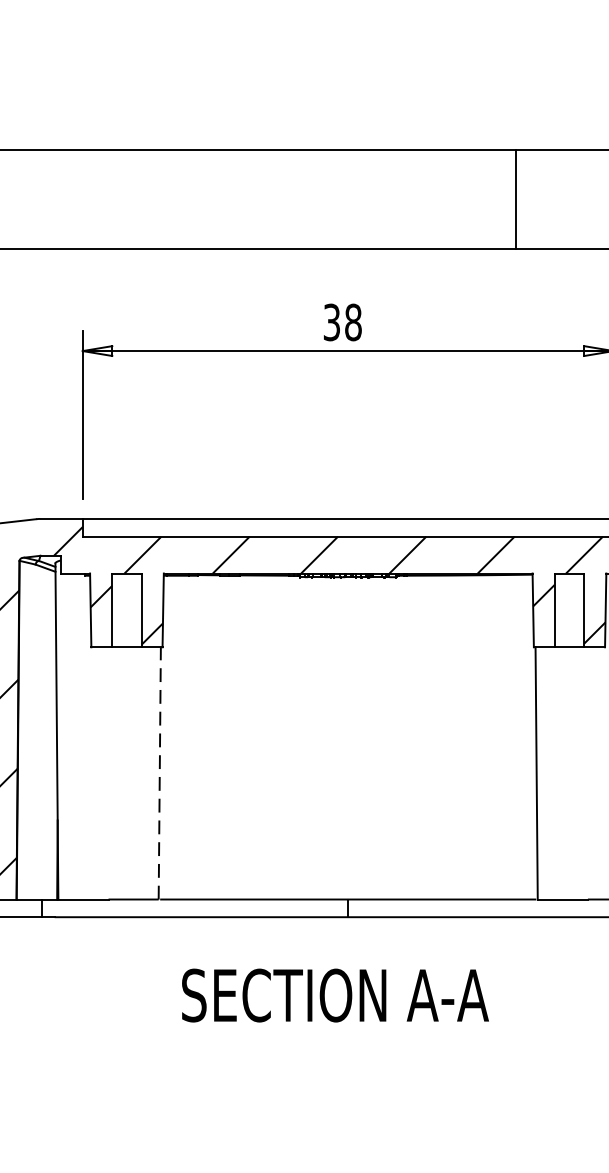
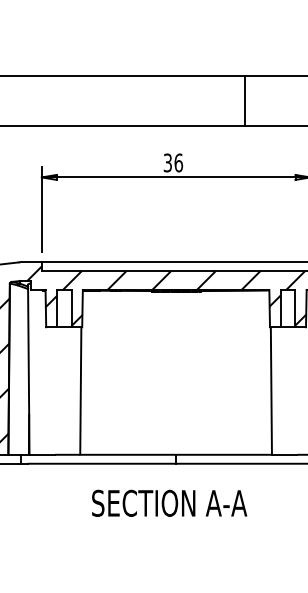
line: (515, 198) -> (244, 100), moved
text: (352, 321) -> (178, 162), 38 -> 36
line: (159, 774) -> (80, 391), dashed -> solid

